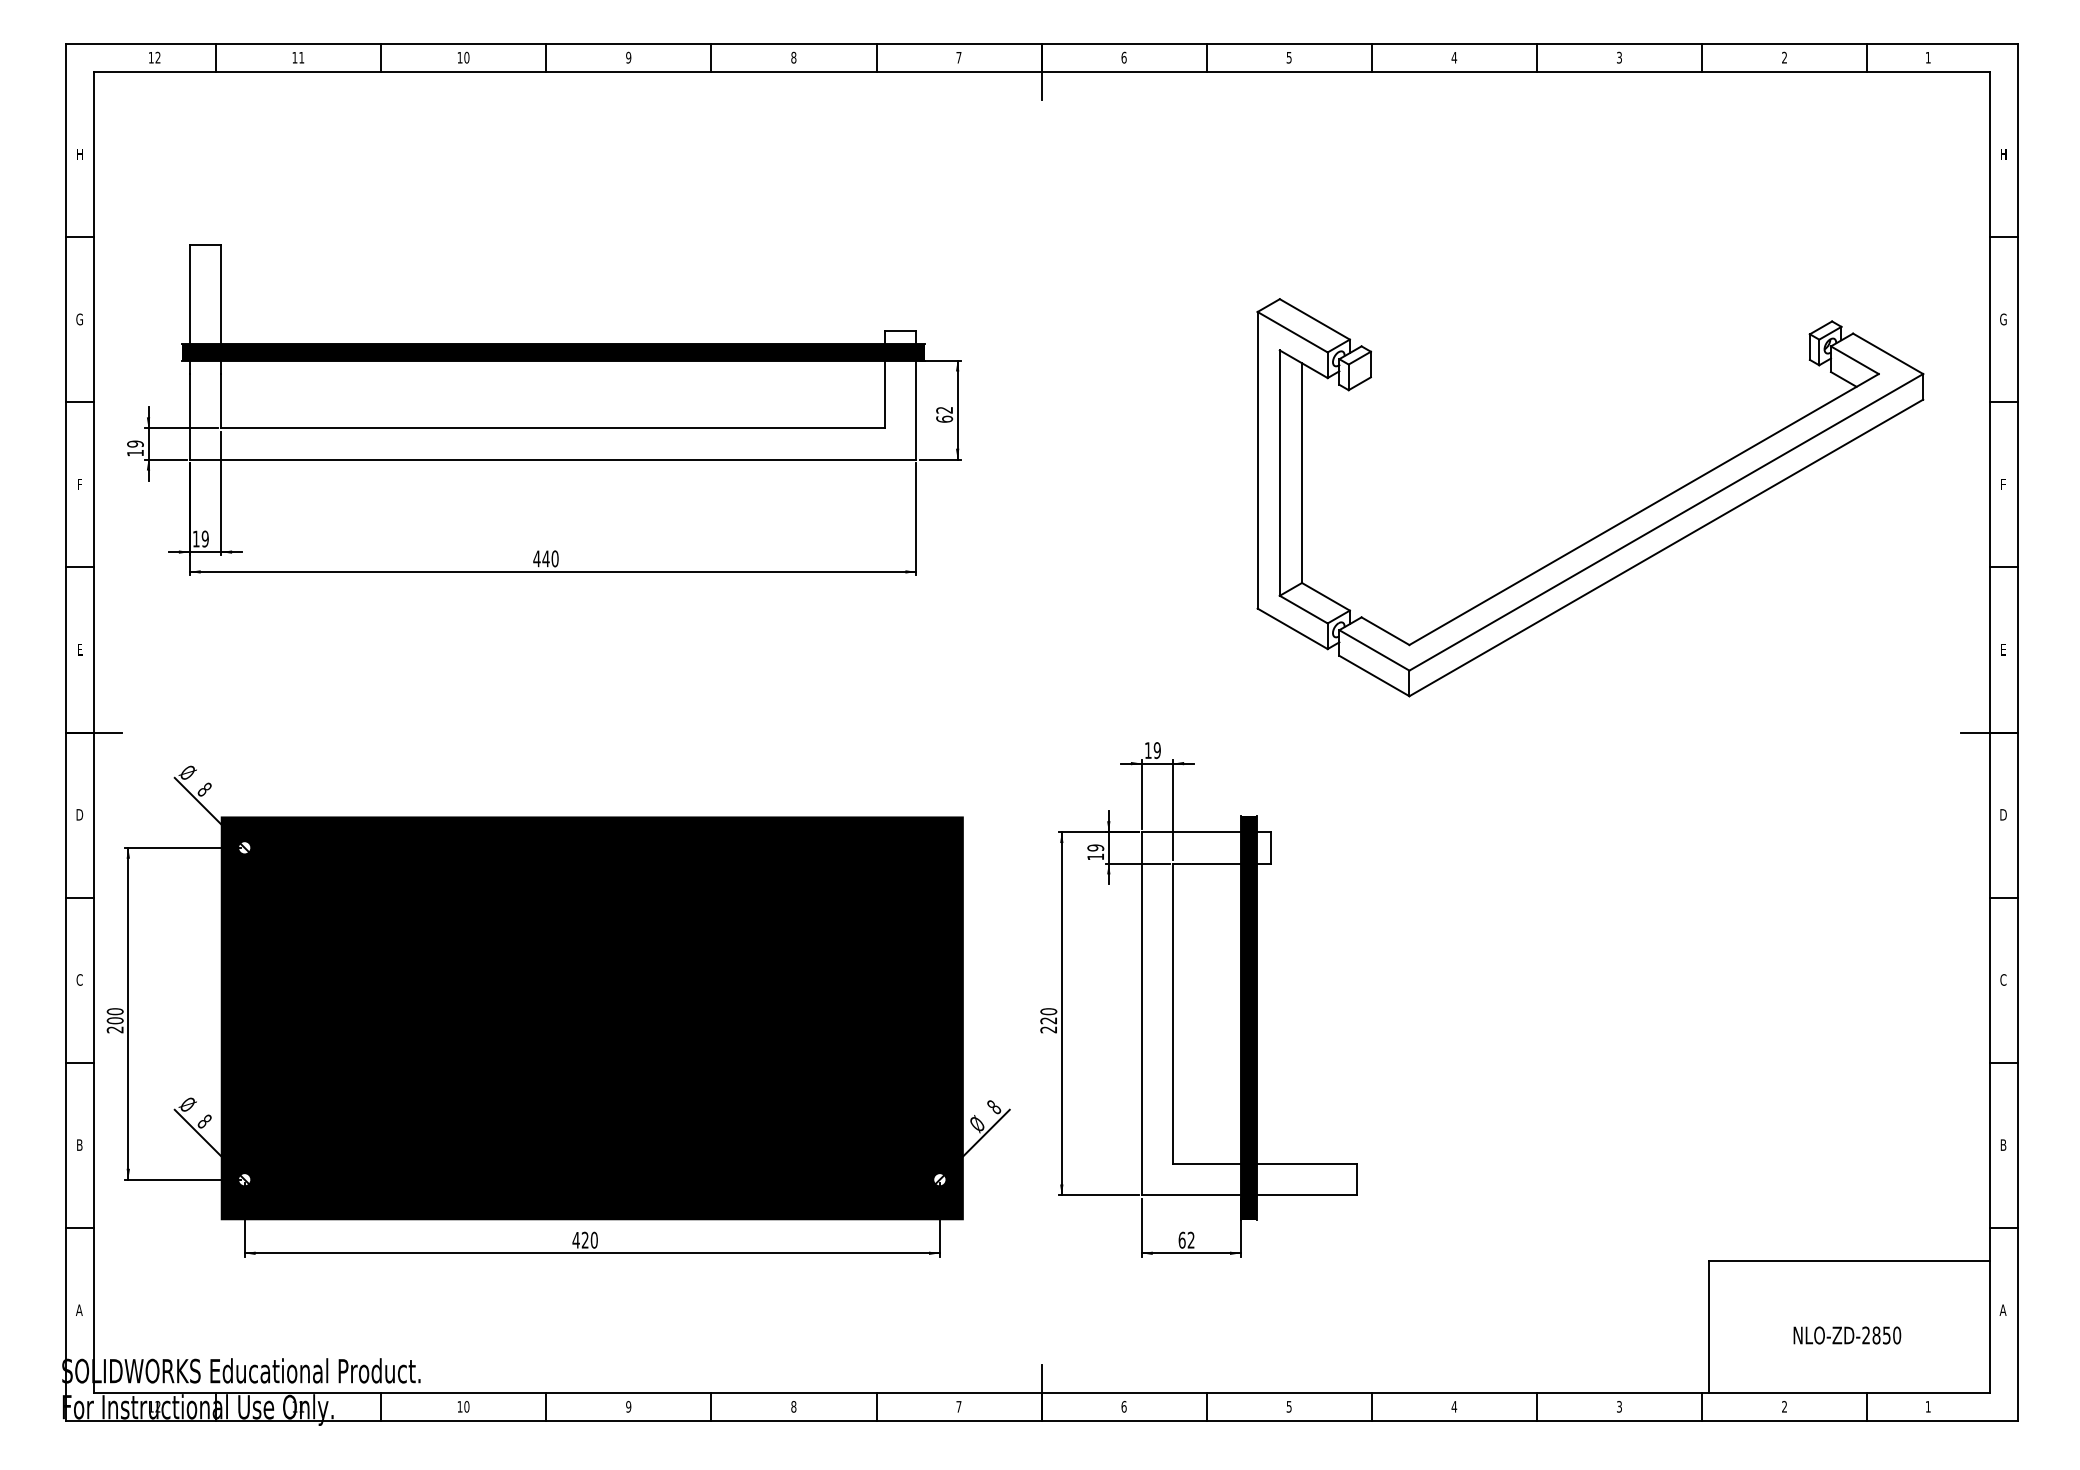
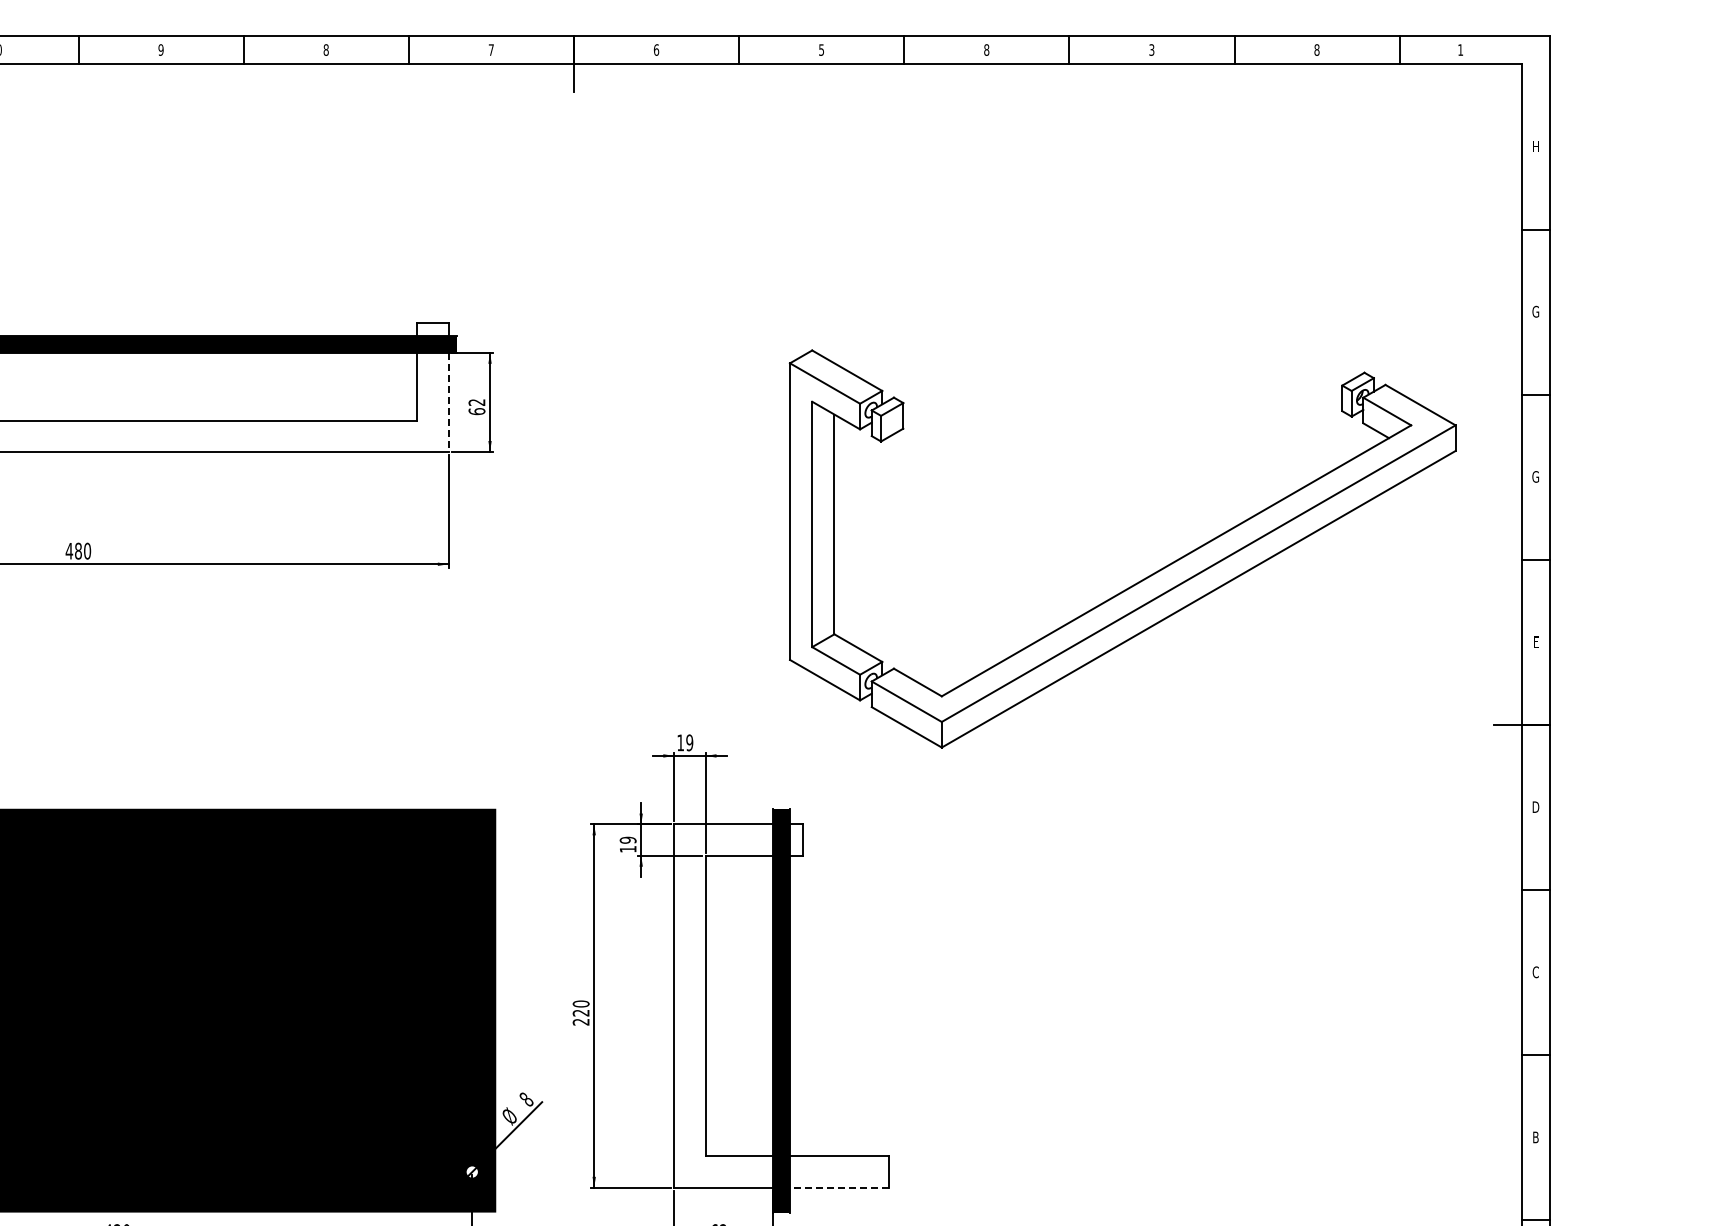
text: (1454, 57) -> (986, 49), 4 -> 8
text: (1784, 57) -> (1316, 49), 2 -> 8
line: (916, 410) -> (448, 402), solid -> dashed
text: (2003, 484) -> (1535, 476), F -> G
part: (1610, 527) -> (1142, 578), moved
text: (545, 558) -> (77, 550), 440 -> 480
line: (1306, 1195) -> (838, 1187), solid -> dashed

